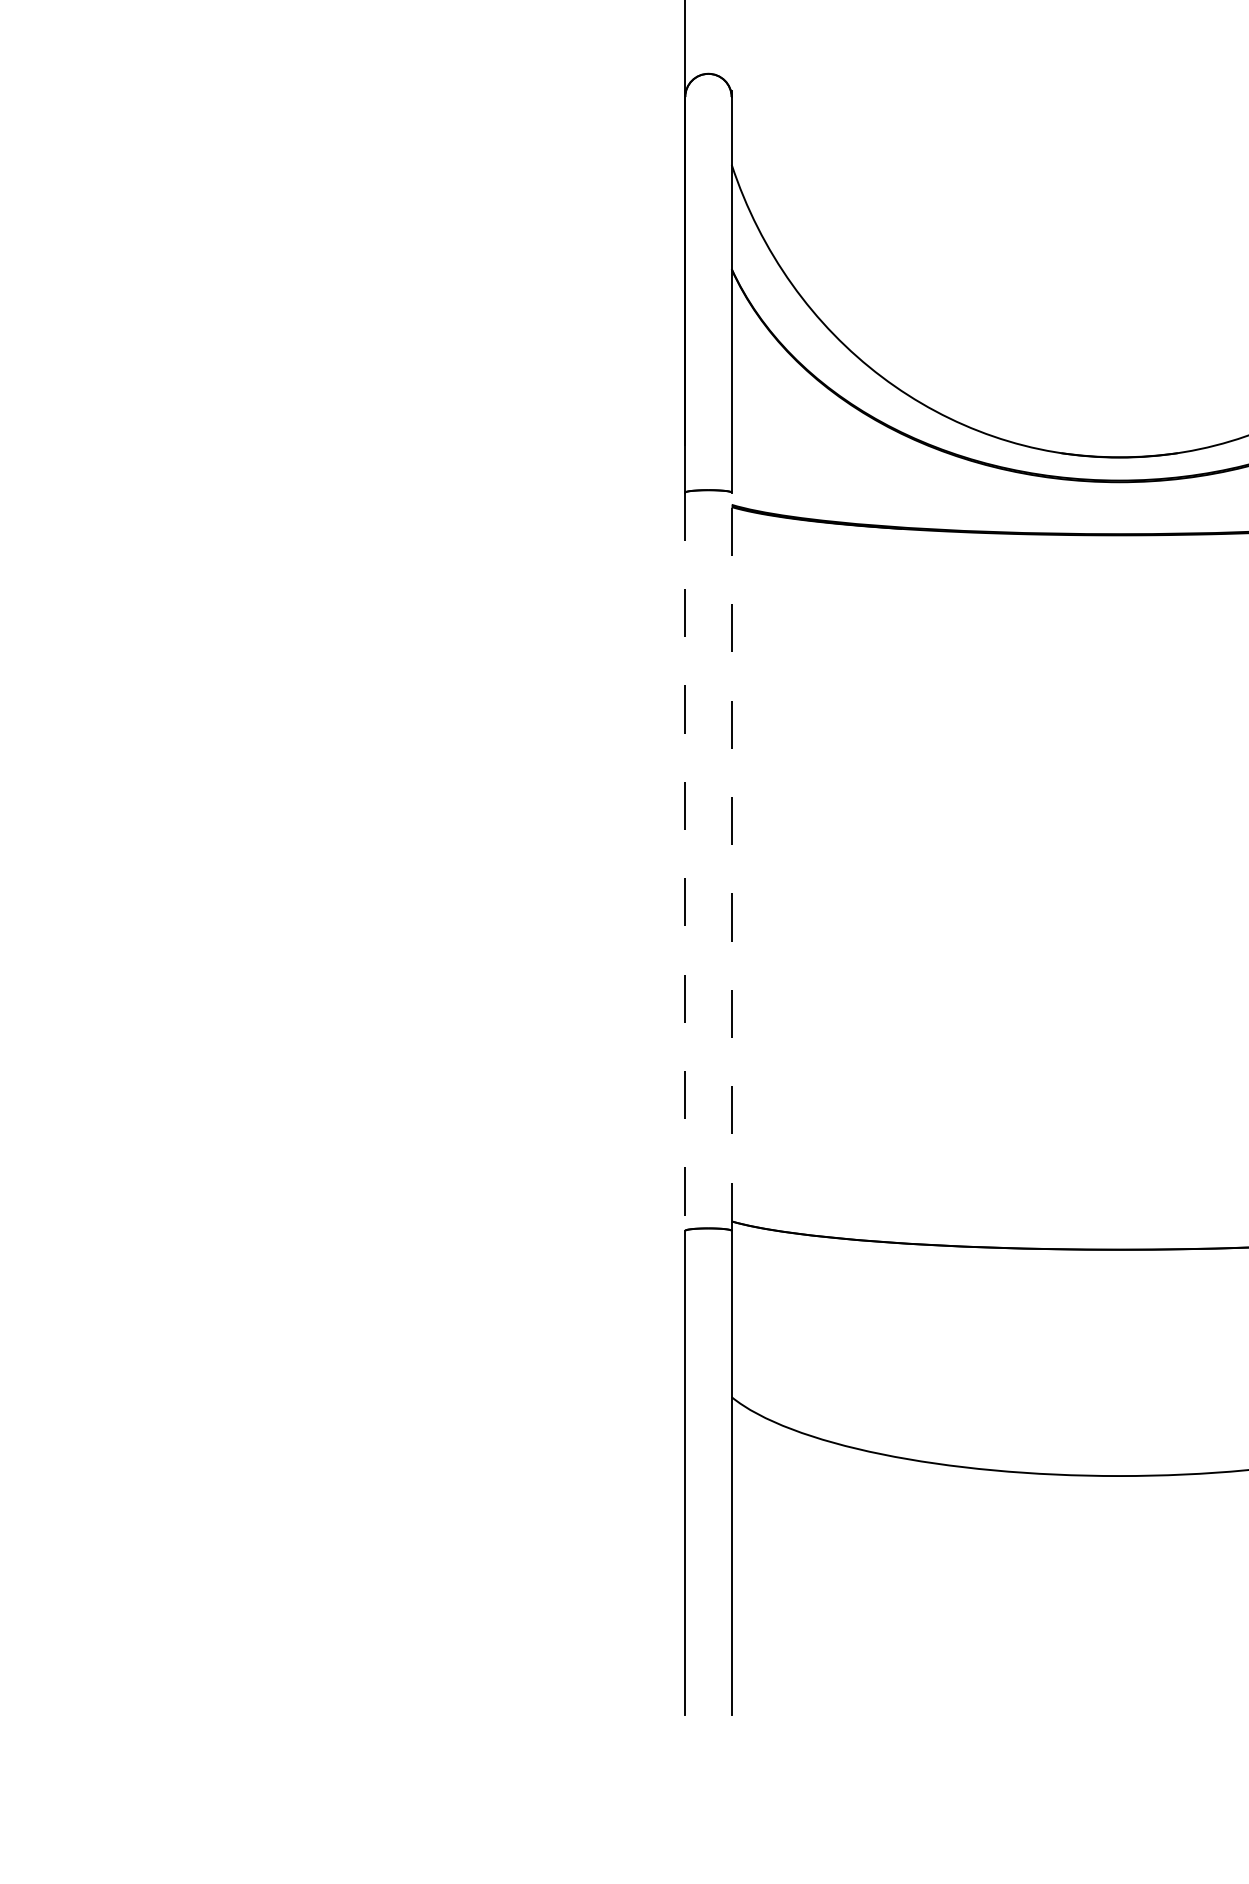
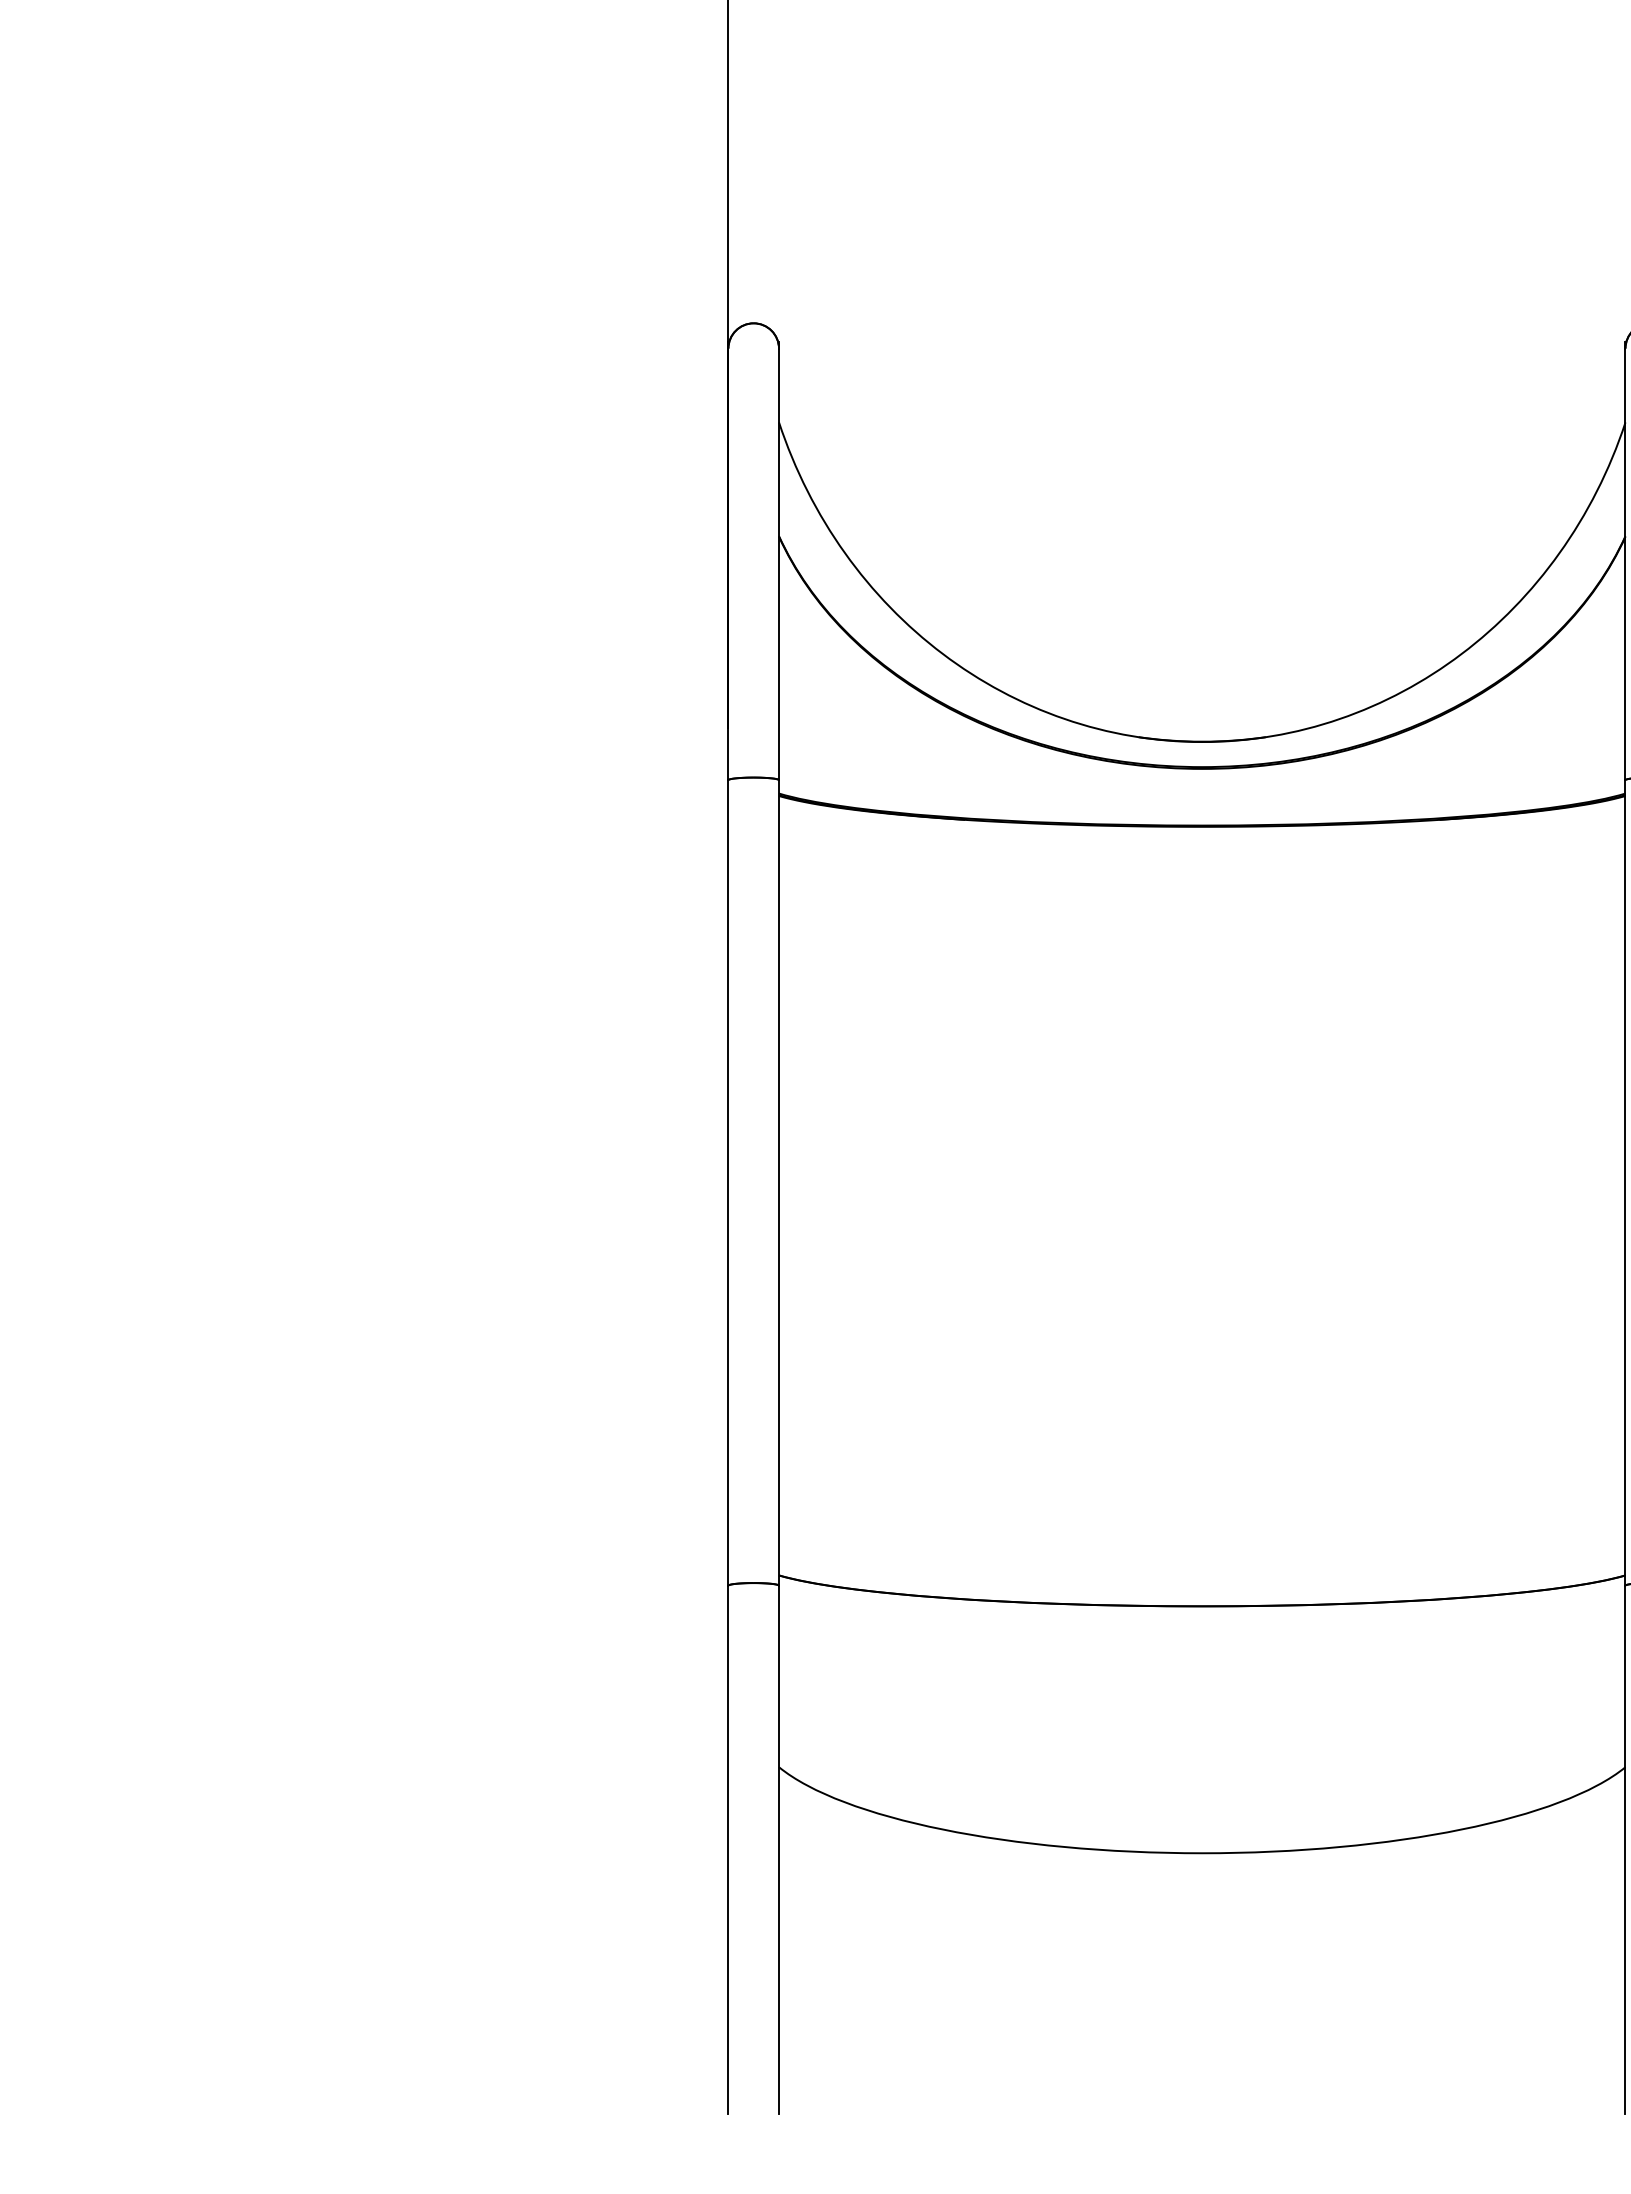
line: (685, 861) -> (728, 1182), dashed -> solid
line: (732, 861) -> (779, 1182), dashed -> solid

